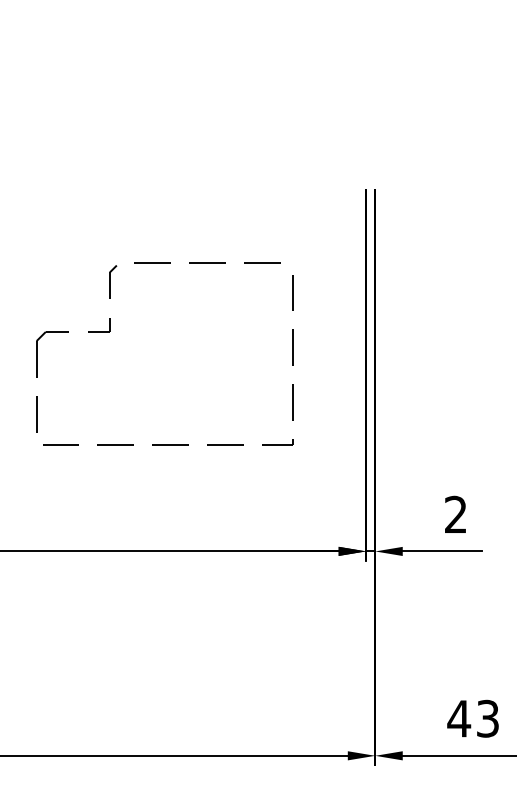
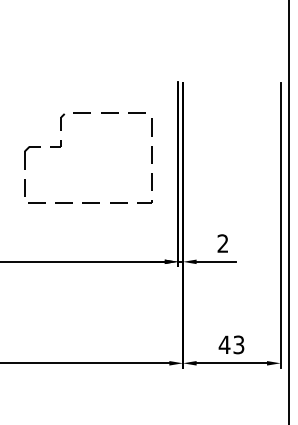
part: (110, 331) -> (61, 146), moved

